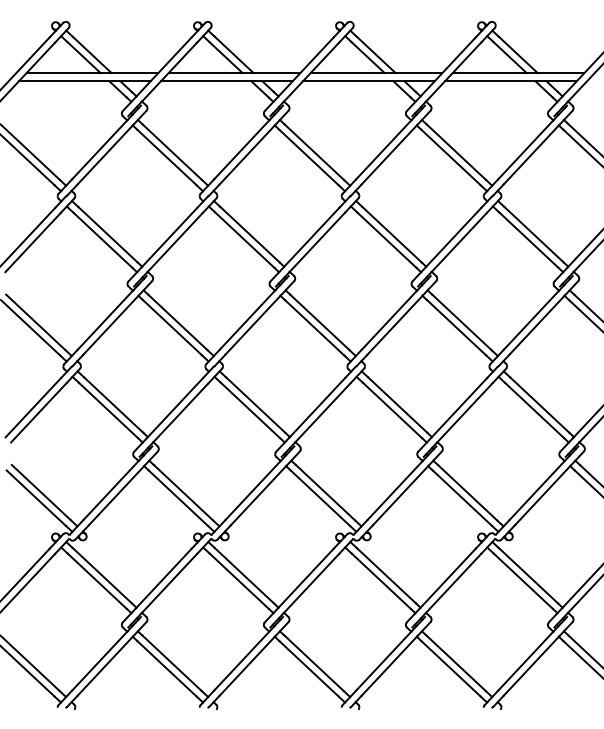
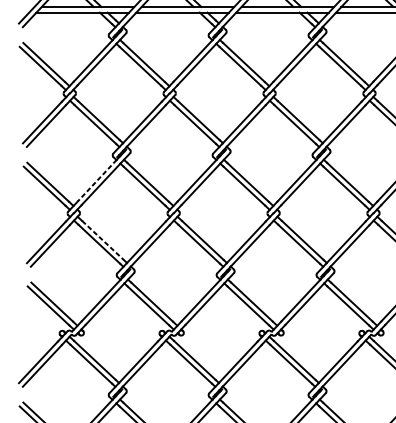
line: (105, 320) -> (97, 180), solid -> dashed
line: (113, 405) -> (102, 240), solid -> dashed

